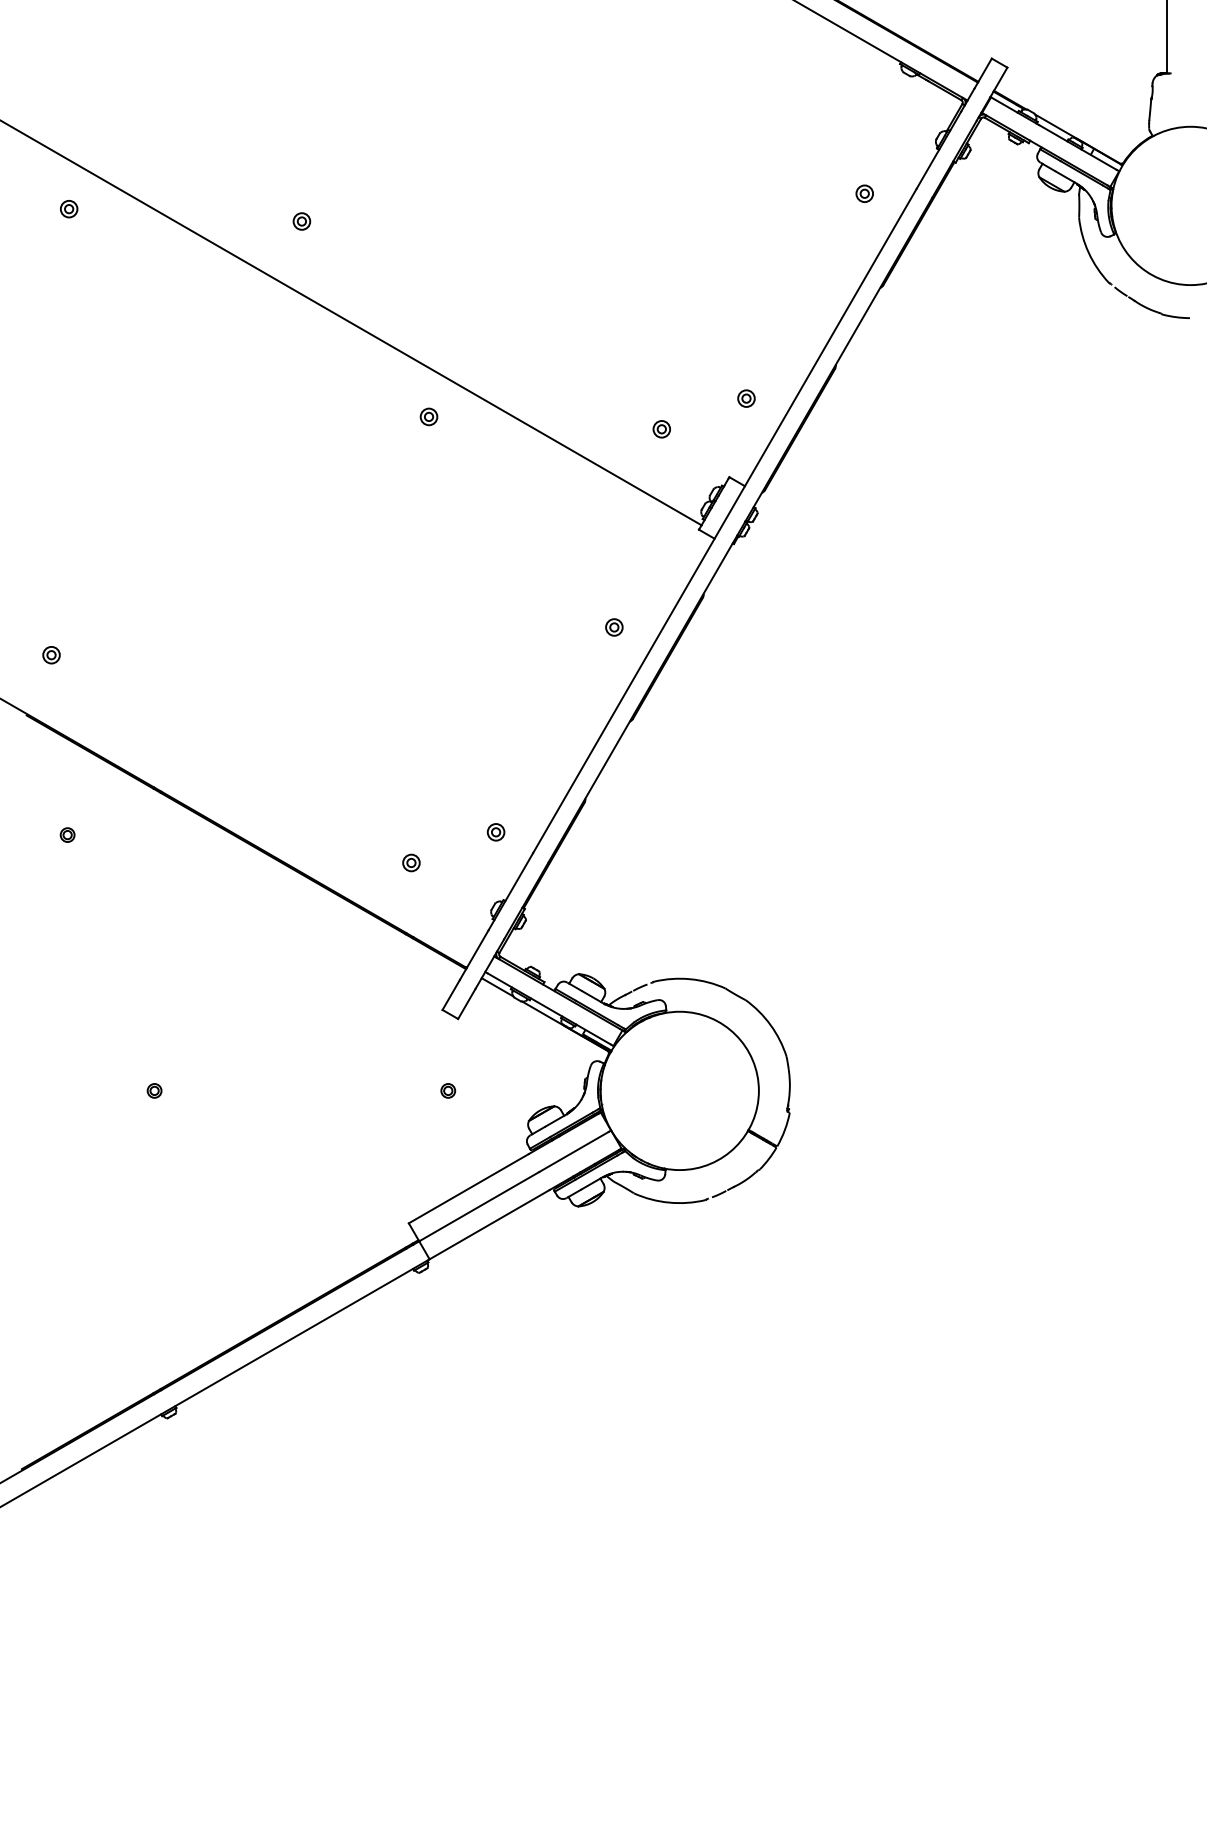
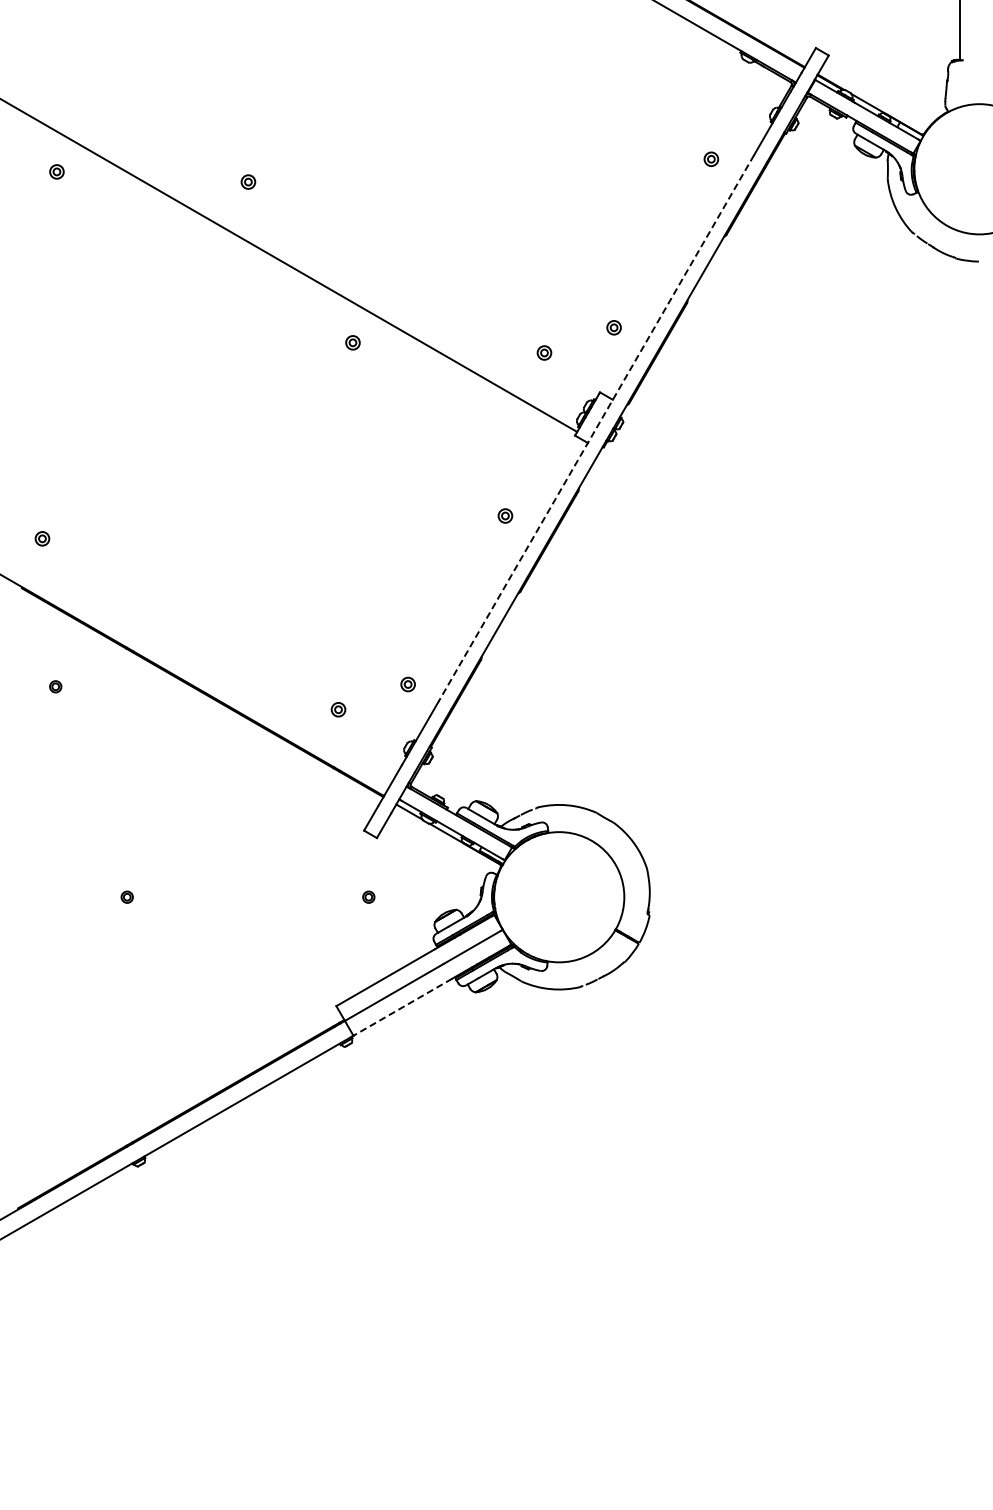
line: (725, 521) -> (596, 428), solid -> dashed
line: (489, 1224) -> (402, 1007), solid -> dashed

